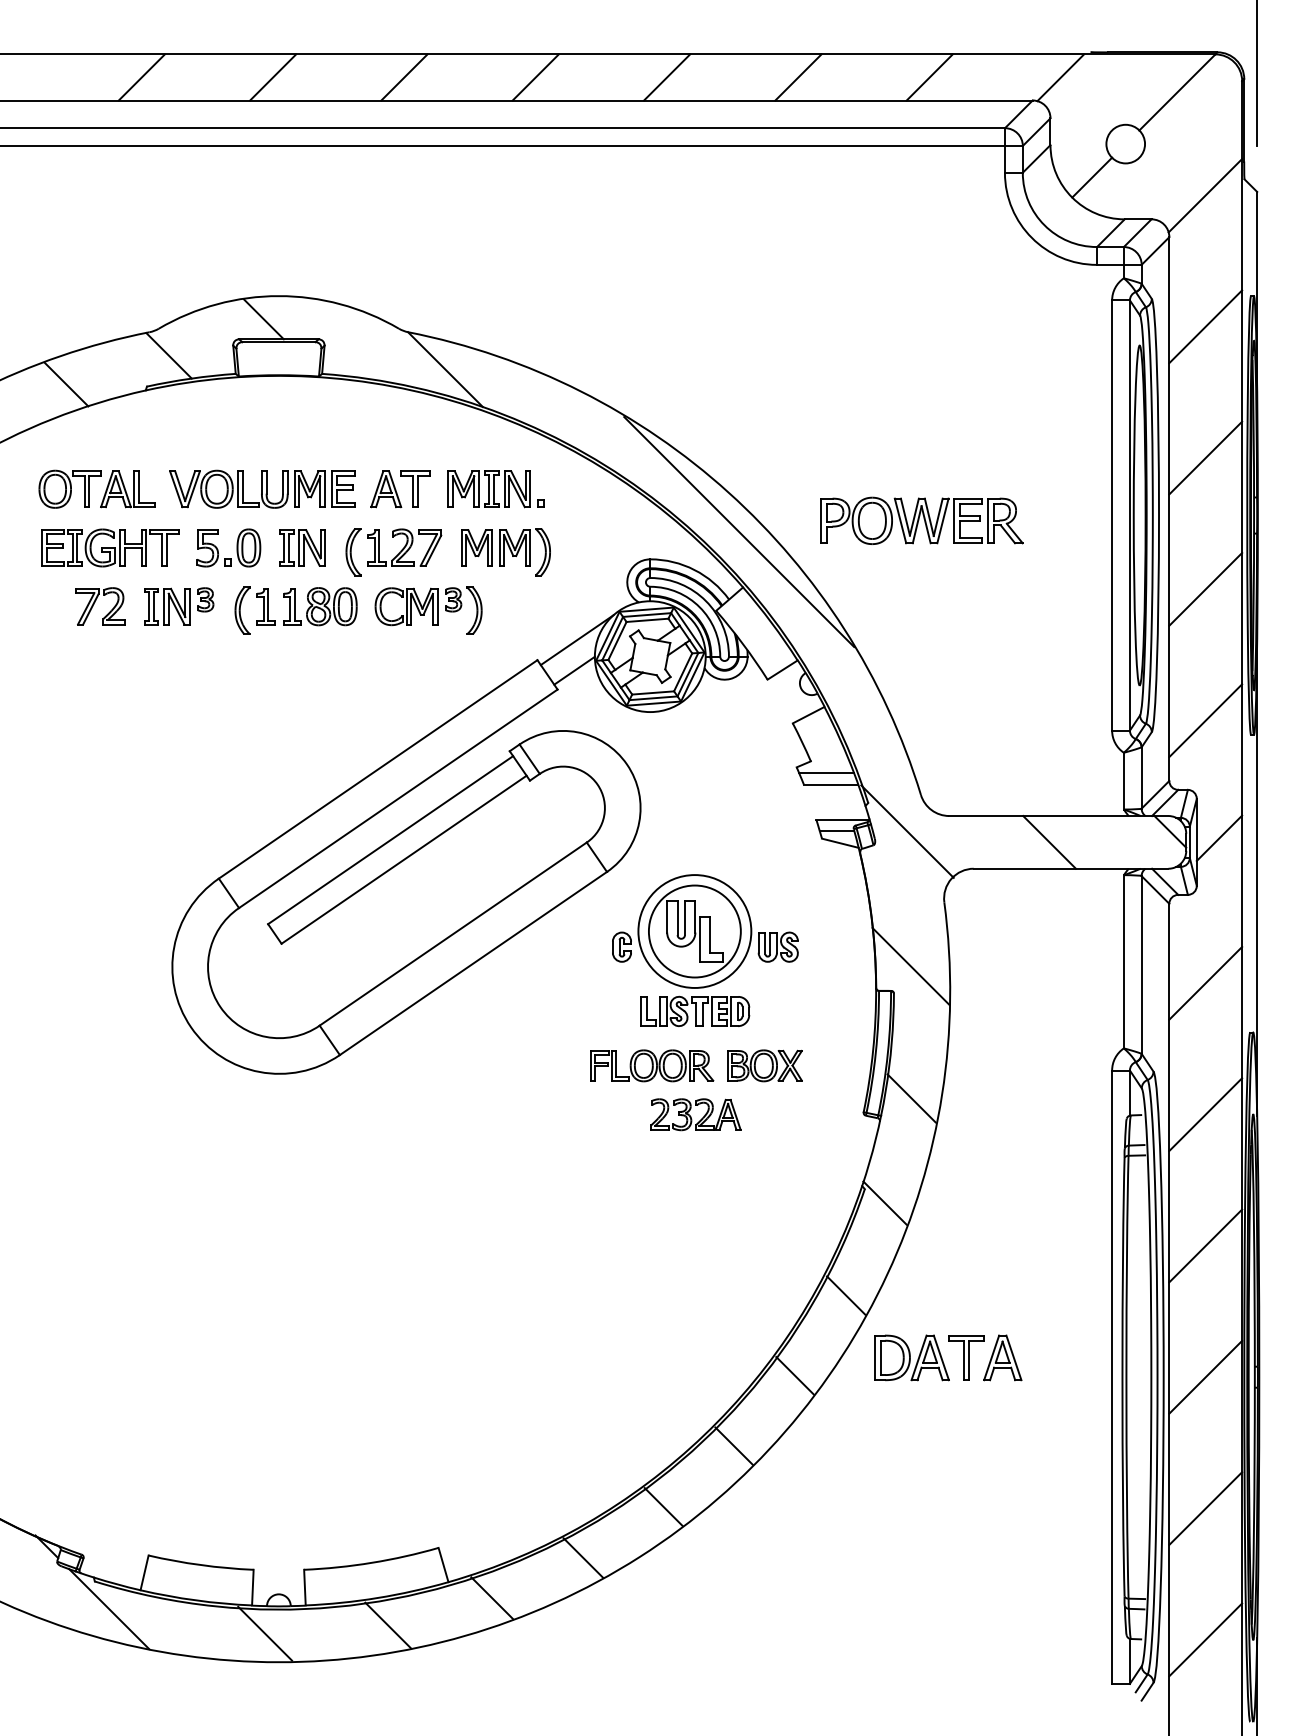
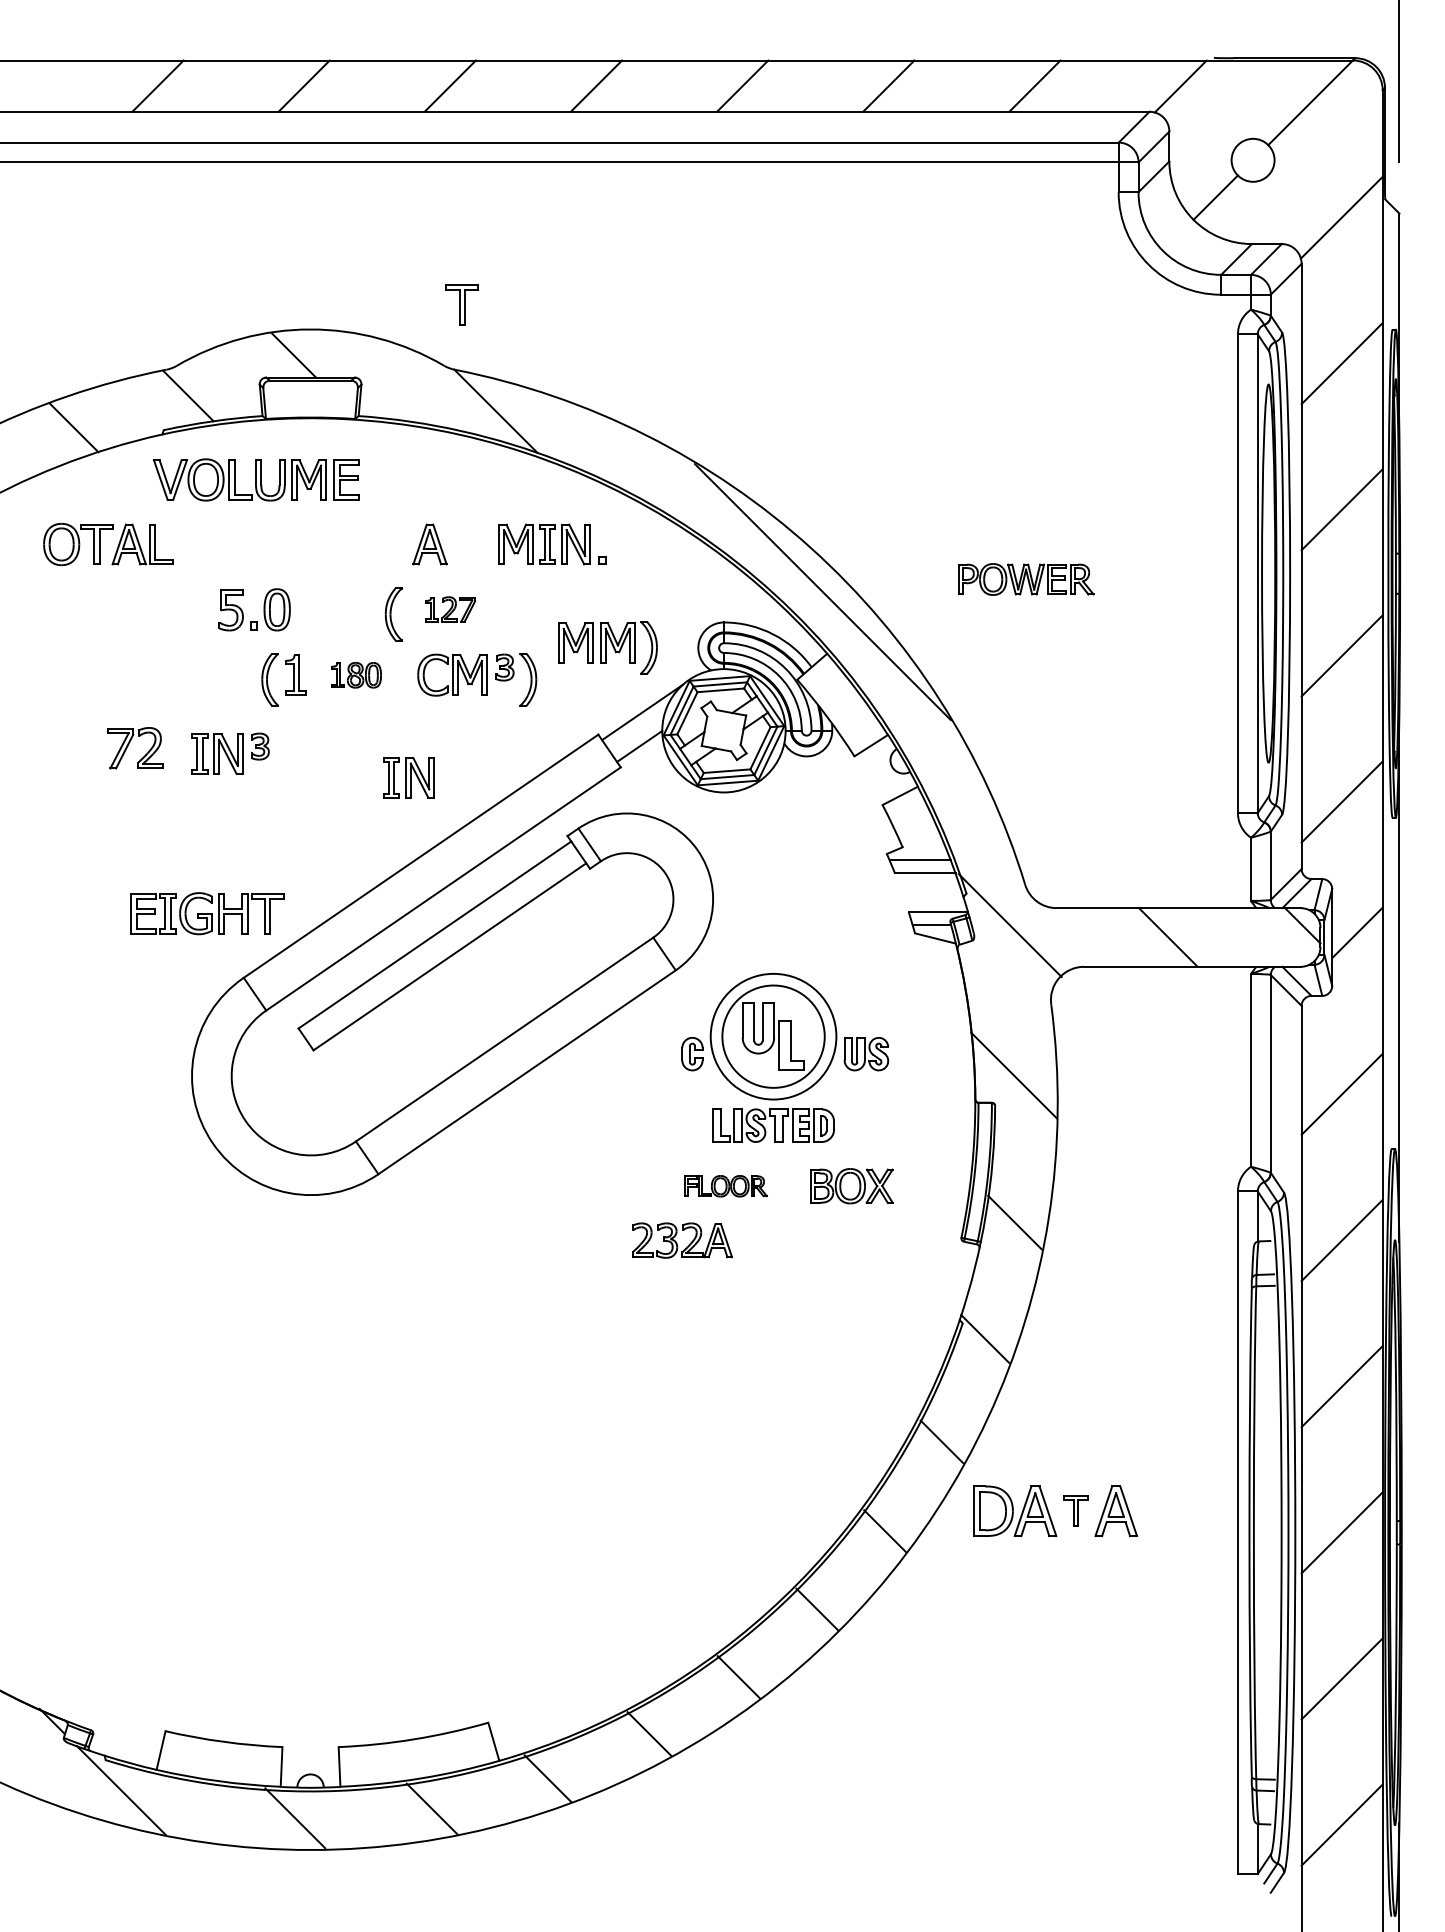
part: (262, 488) -> (256, 479), moved
part: (415, 488) -> (462, 304), moved
part: (921, 520) -> (1025, 579), size x0.6
part: (110, 547) -> (207, 913), moved
part: (302, 547) -> (409, 777), moved
part: (404, 547) -> (450, 609), size x0.6
part: (505, 552) -> (607, 648), moved
part: (94, 604) -> (128, 746), moved
part: (179, 606) -> (231, 753), moved
part: (320, 606) -> (356, 674), size x0.6
part: (652, 1065) -> (726, 1185), size x0.6
part: (695, 1114) -> (681, 1240), moved
part: (966, 1357) -> (1075, 1510), size x0.6

